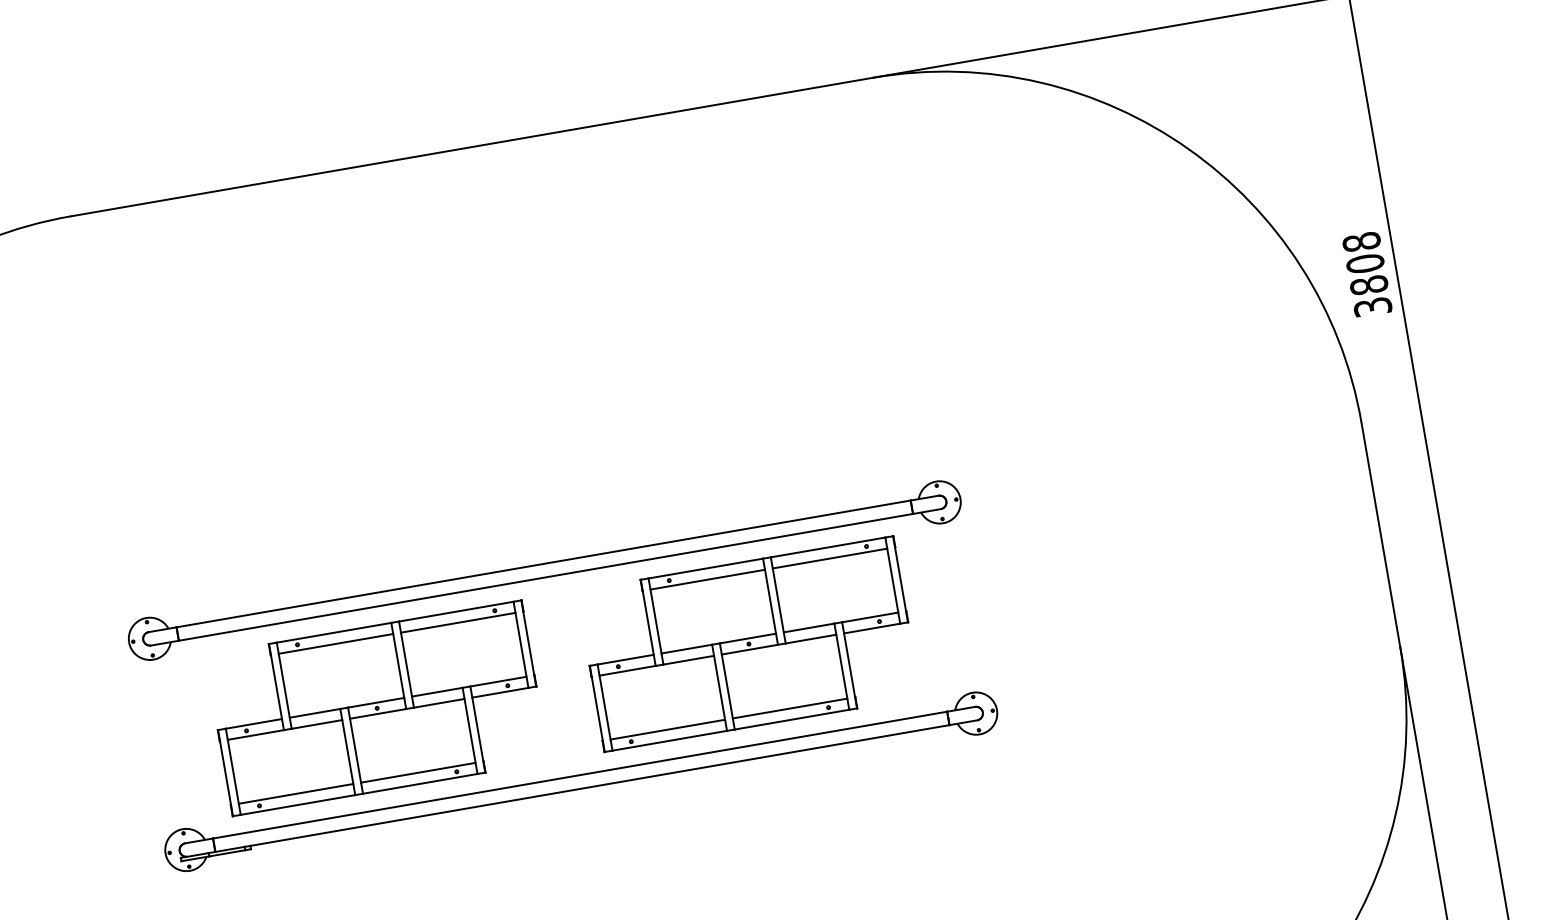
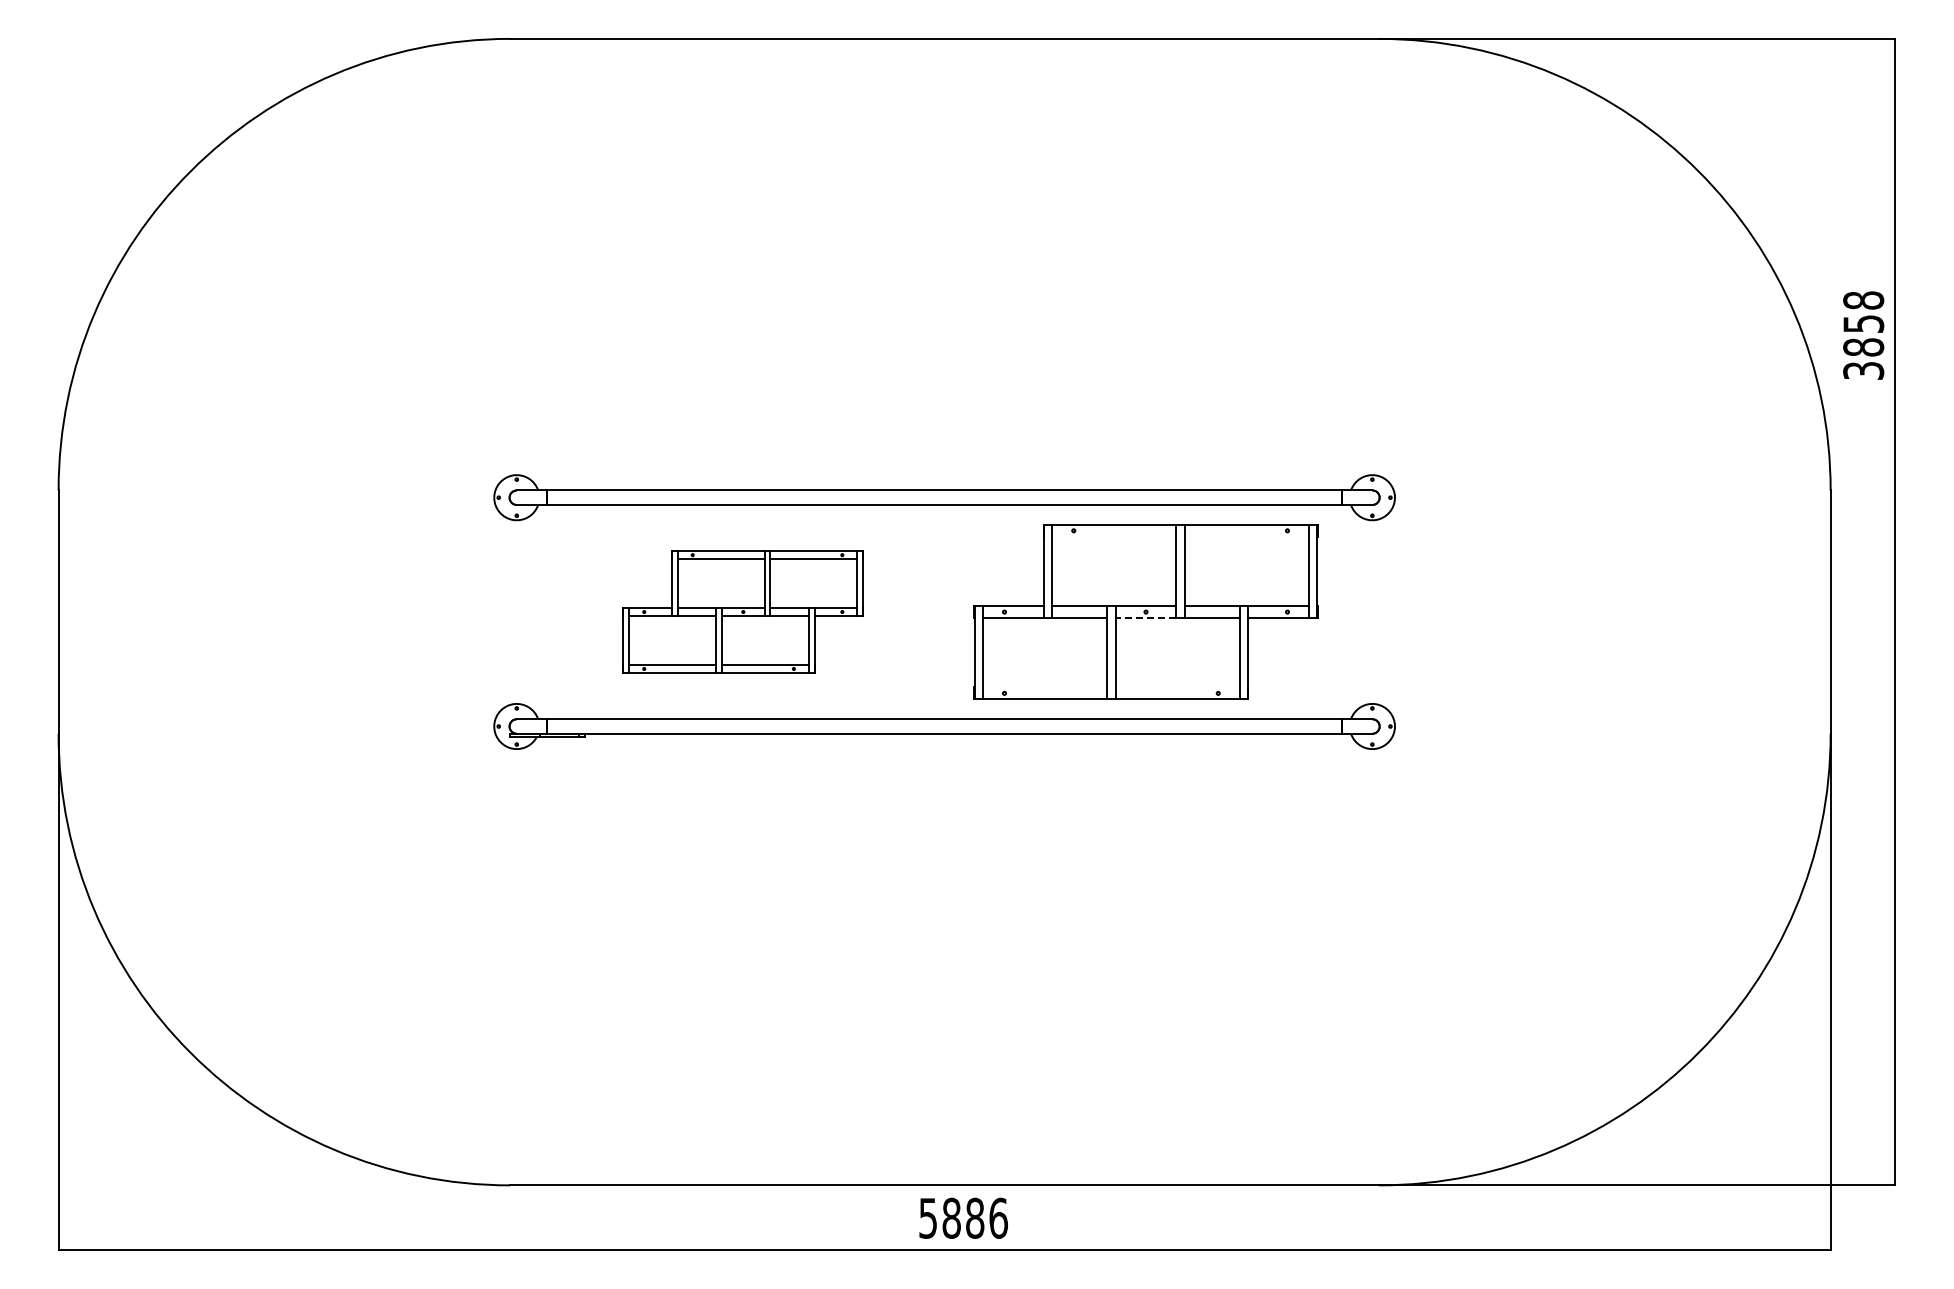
text: (1365, 263) -> (1863, 323), 3808 -> 3858
line: (829, 558) -> (1246, 536), removed
line: (707, 579) -> (1114, 536), removed
line: (749, 650) -> (1145, 618), solid -> dashed
part: (377, 707) -> (743, 611), size x0.7
line: (790, 708) -> (1177, 687), removed
line: (668, 729) -> (1045, 687), removed

